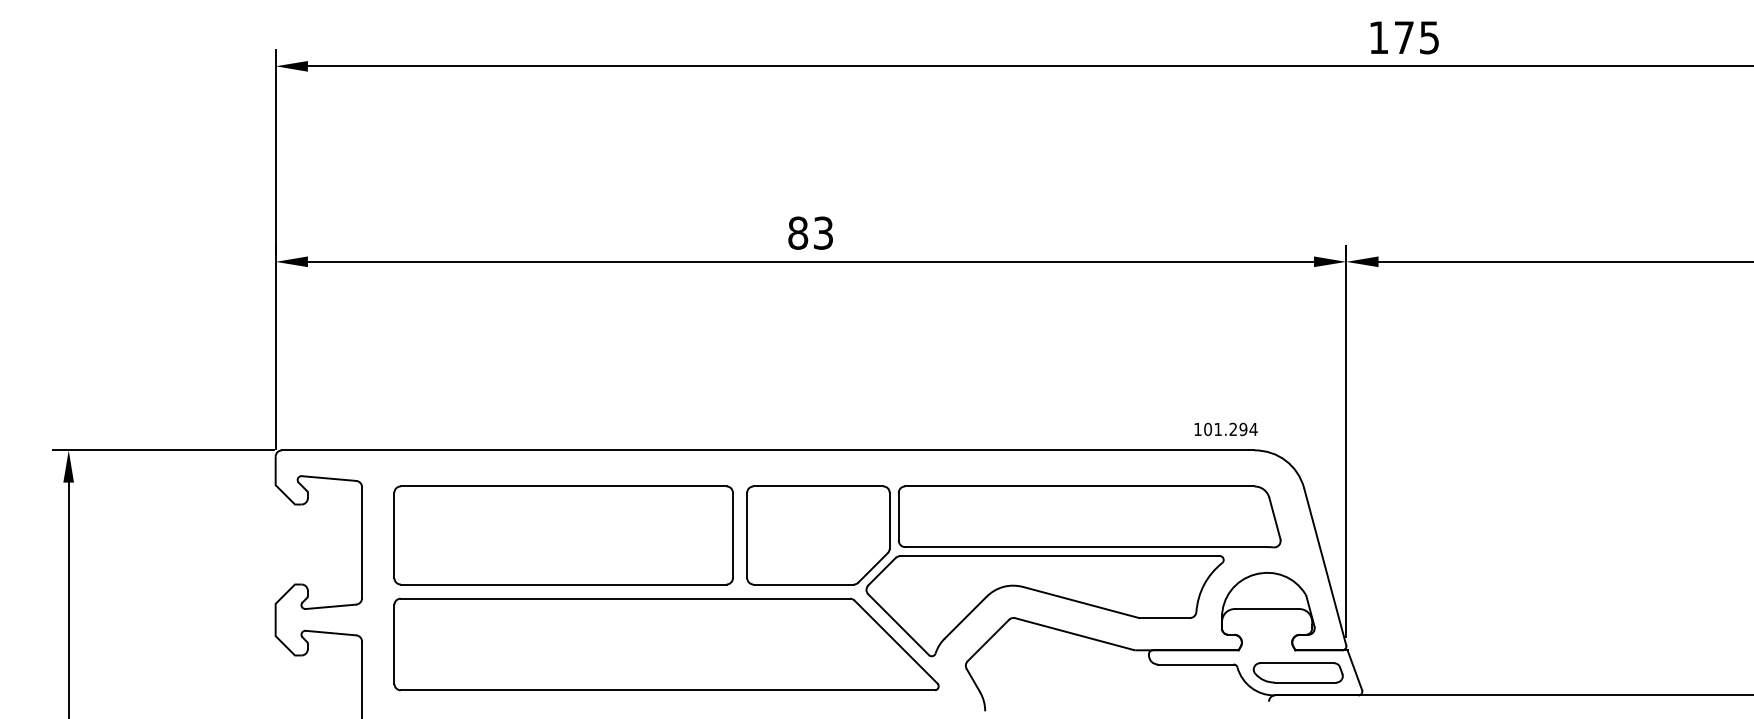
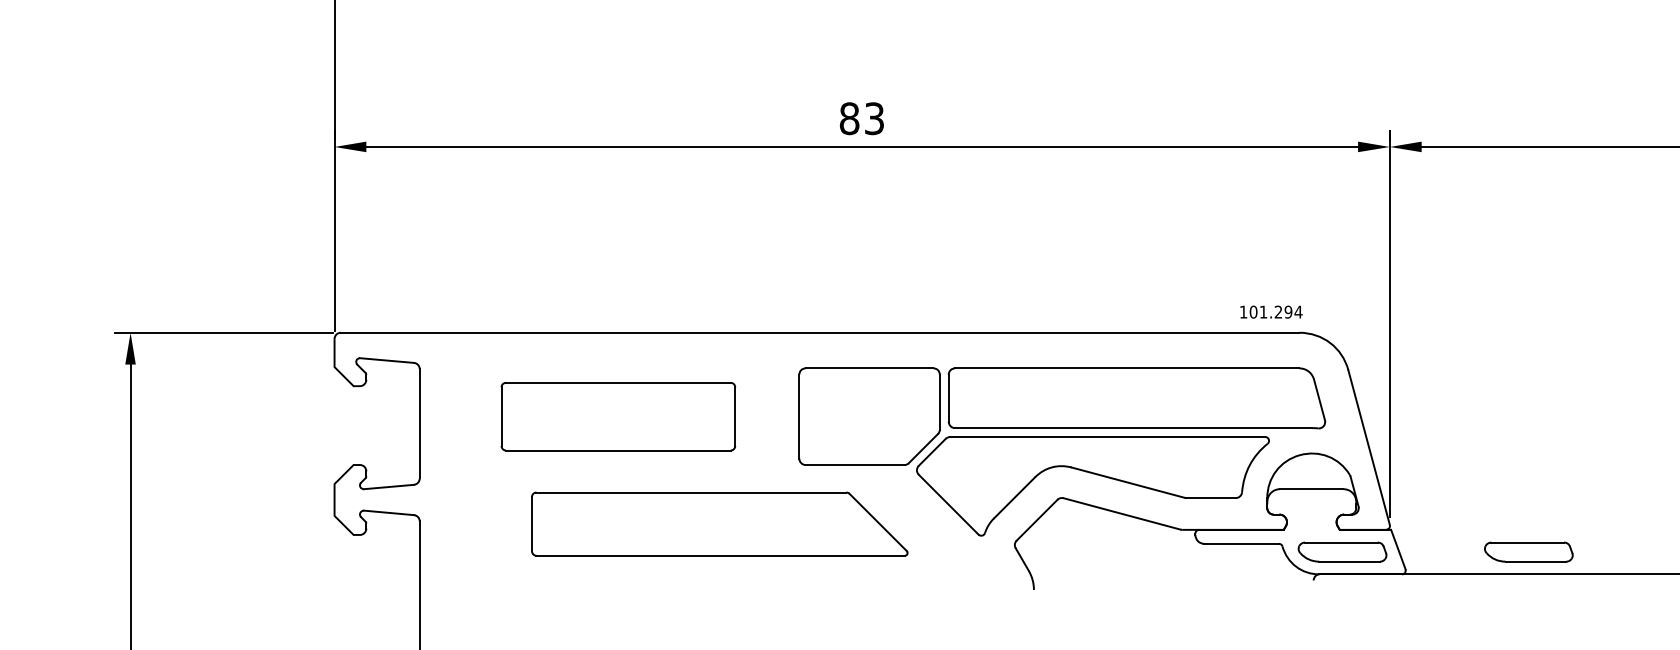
part: (563, 535) -> (618, 416), size x0.7
part: (666, 644) -> (719, 524), size x0.7
part: (1486, 672) -> (1528, 551), added

